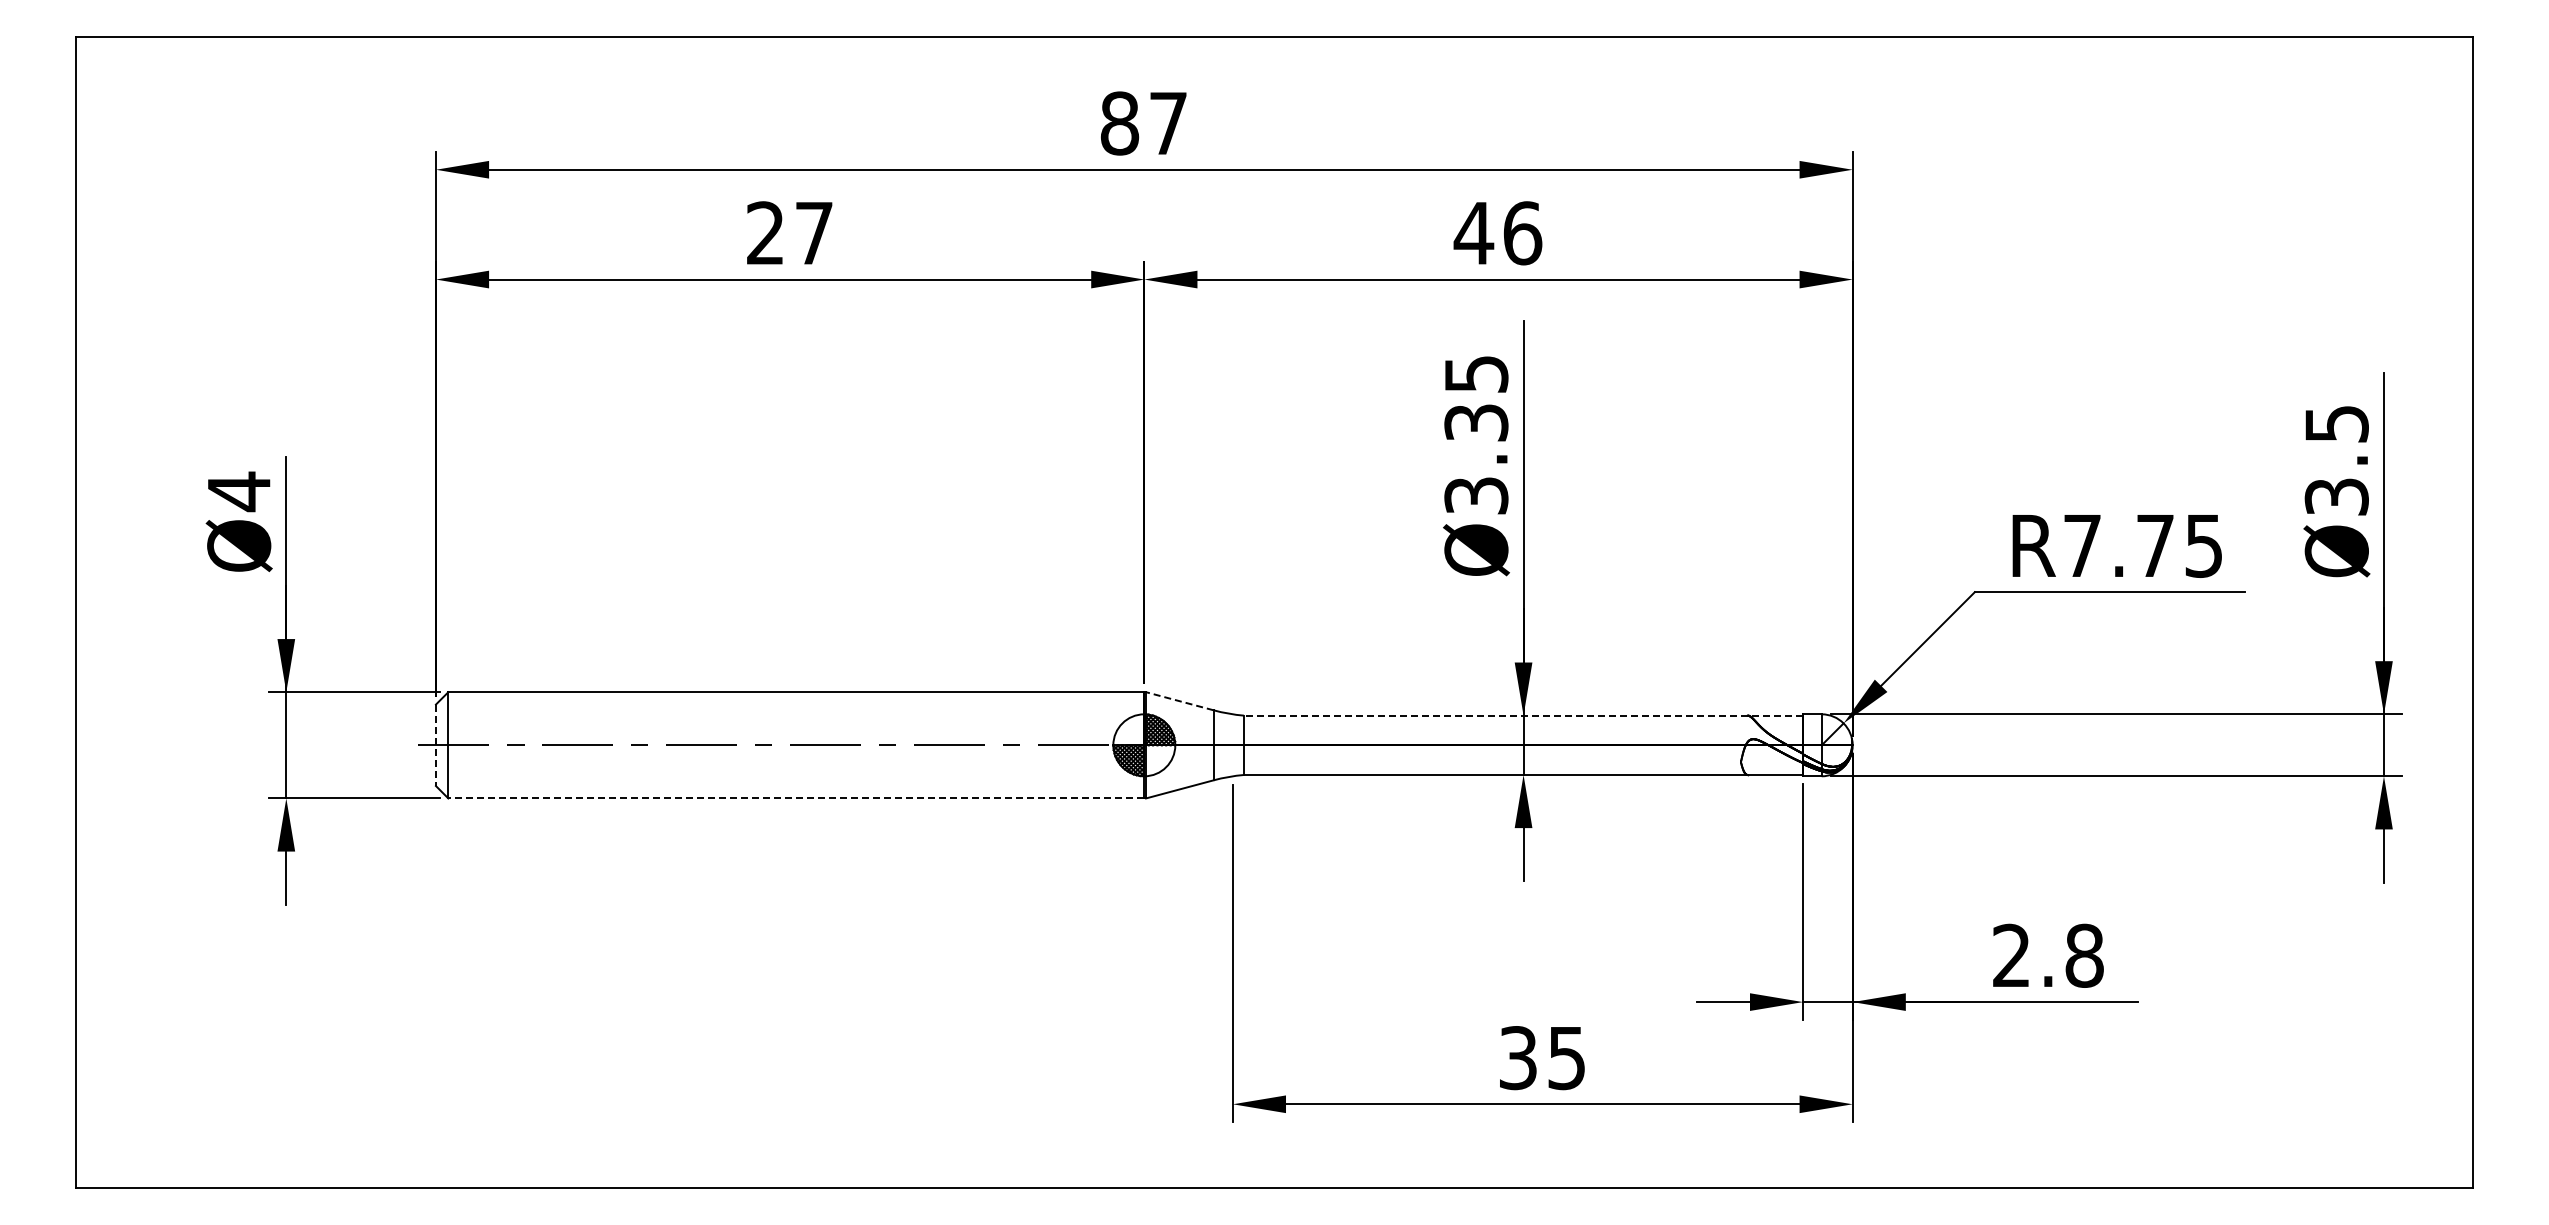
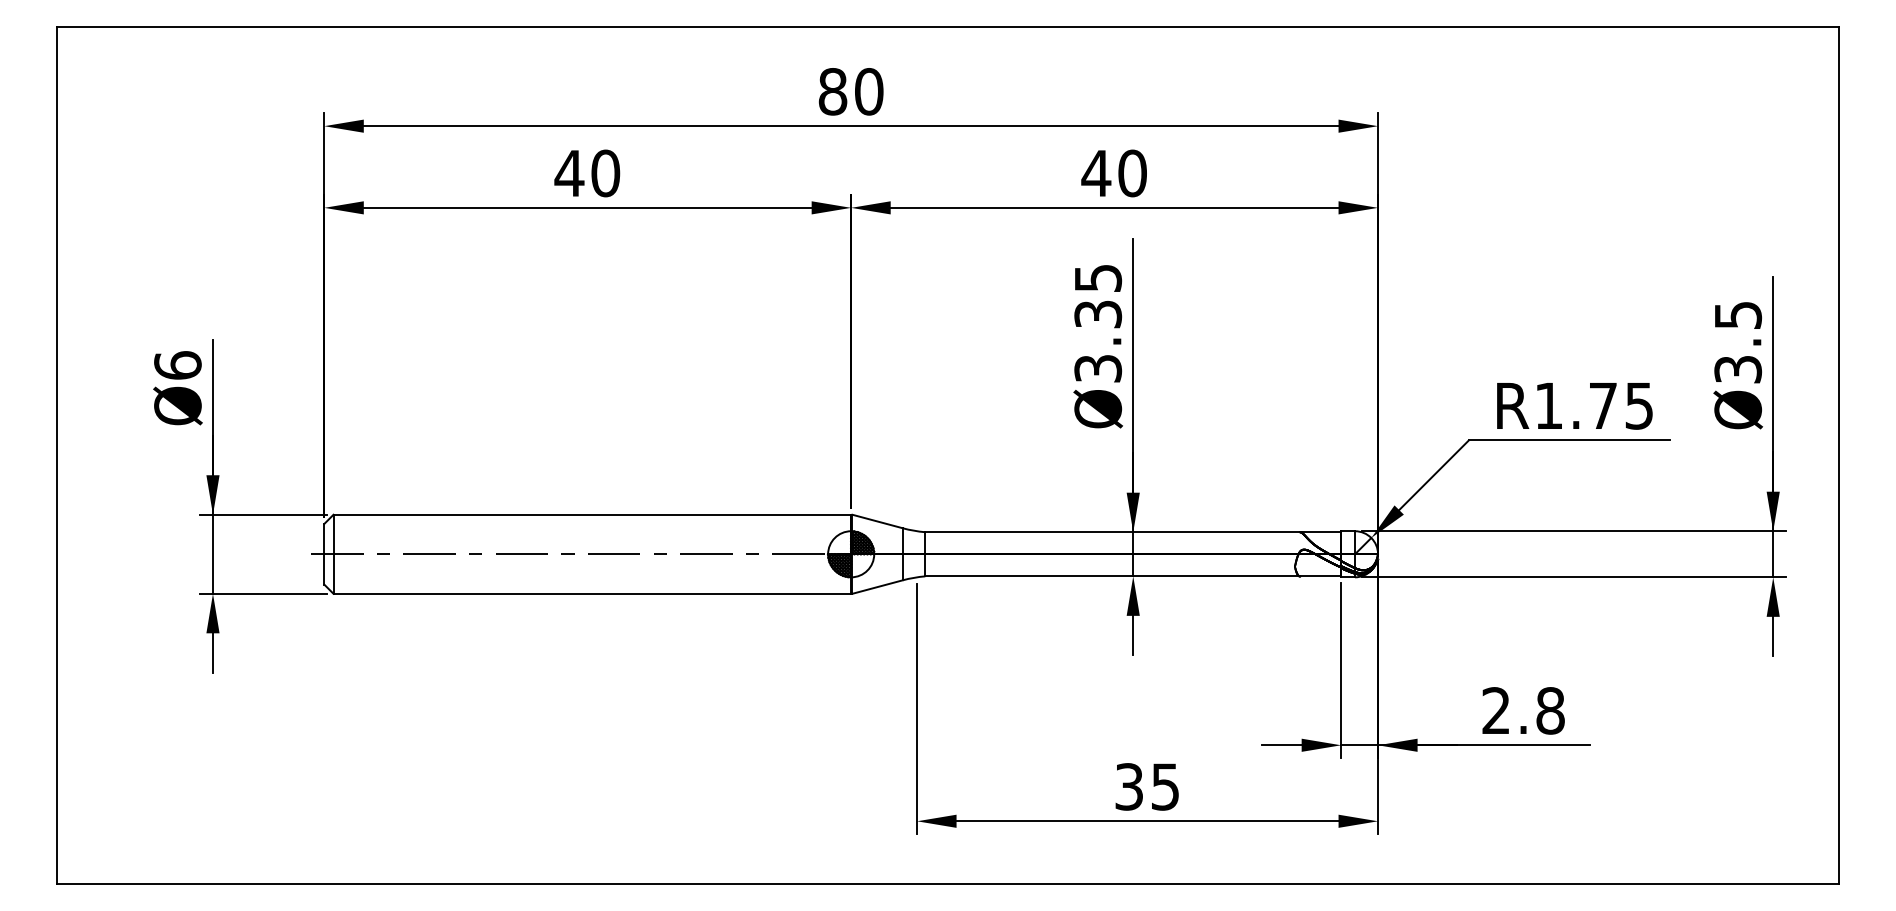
text: (1168, 123) -> (869, 91), 87 -> 80
text: (789, 233) -> (587, 173), 27 -> 40
text: (1522, 233) -> (1132, 173), 46 -> 40
text: (239, 491) -> (178, 365), Ø4 -> Ø6
text: (2082, 545) -> (1548, 405), R7.75 -> R1.75
line: (1179, 701) -> (877, 521), dashed -> solid
line: (1523, 715) -> (1133, 532), dashed -> solid
line: (435, 745) -> (323, 554), dashed -> solid
line: (796, 798) -> (592, 593), dashed -> solid

